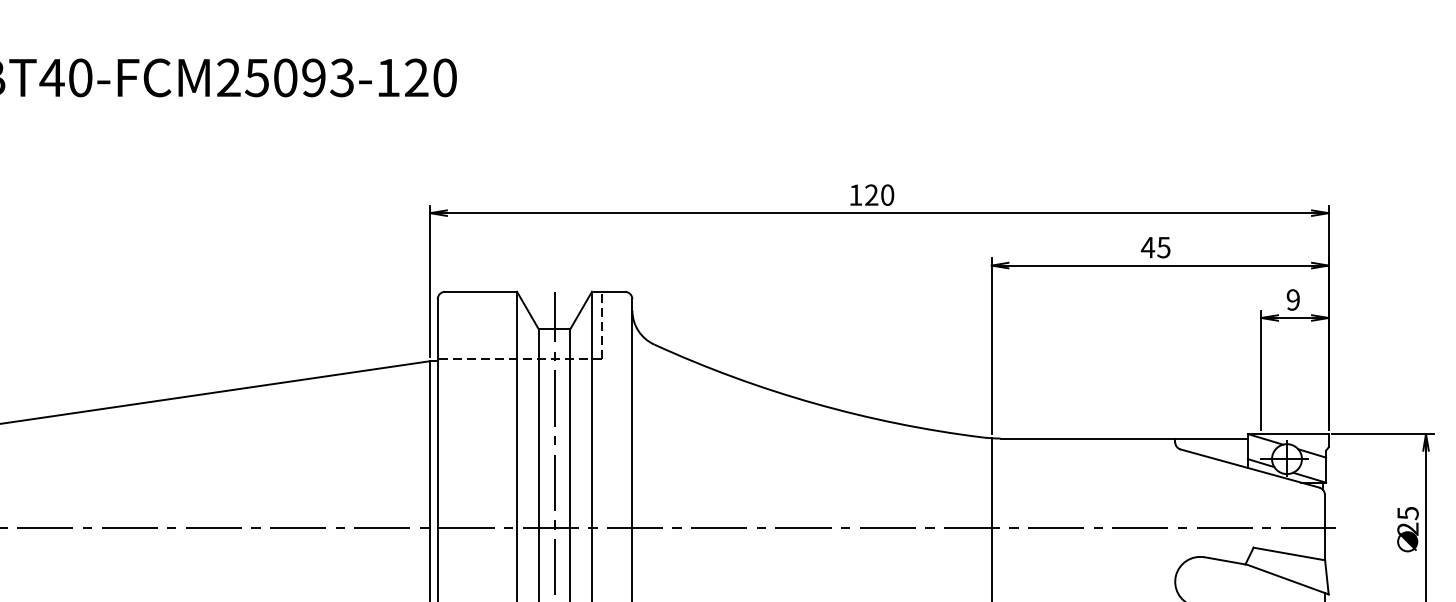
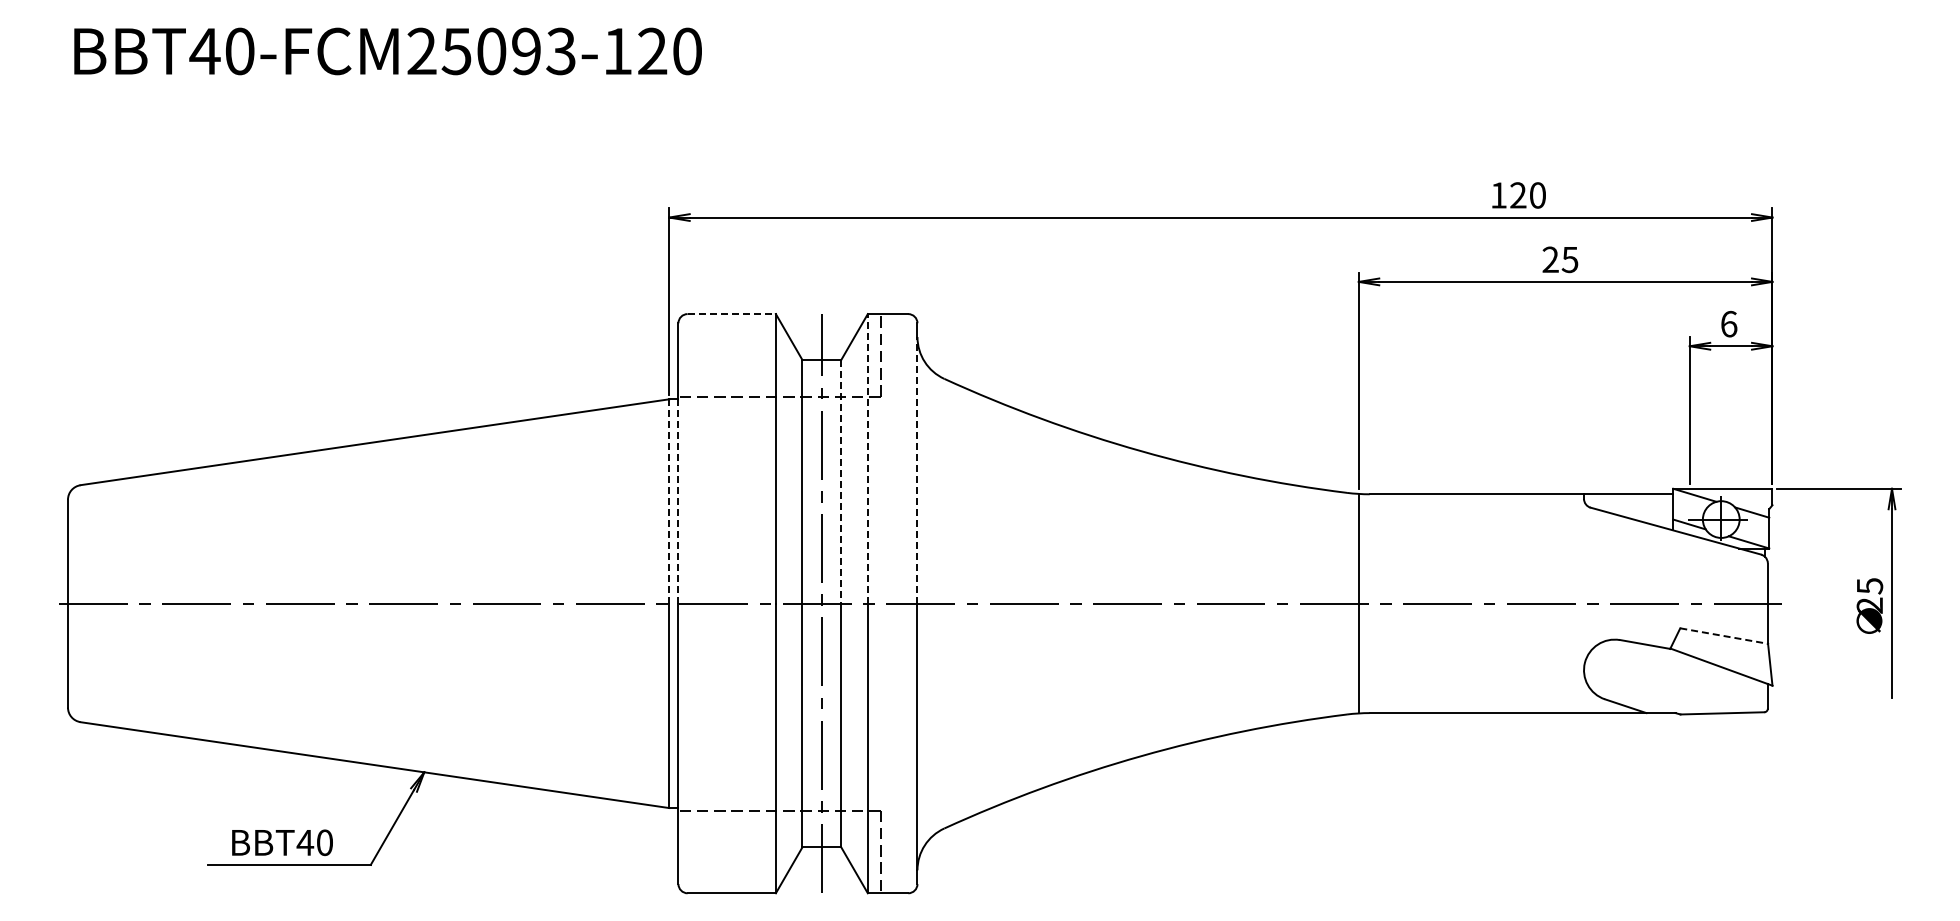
text: (871, 195) -> (1518, 195), moved
text: (1147, 247) -> (1550, 259), 45 -> 25
line: (481, 292) -> (732, 314), solid -> dashed
text: (1293, 299) -> (1729, 323), 9 -> 6
line: (591, 409) -> (867, 458), solid -> dashed
line: (632, 418) -> (917, 469), solid -> dashed
line: (570, 428) -> (841, 481), solid -> dashed
line: (437, 444) -> (678, 501), solid -> dashed
line: (430, 445) -> (669, 502), solid -> dashed
line: (1289, 554) -> (1724, 636), solid -> dashed

